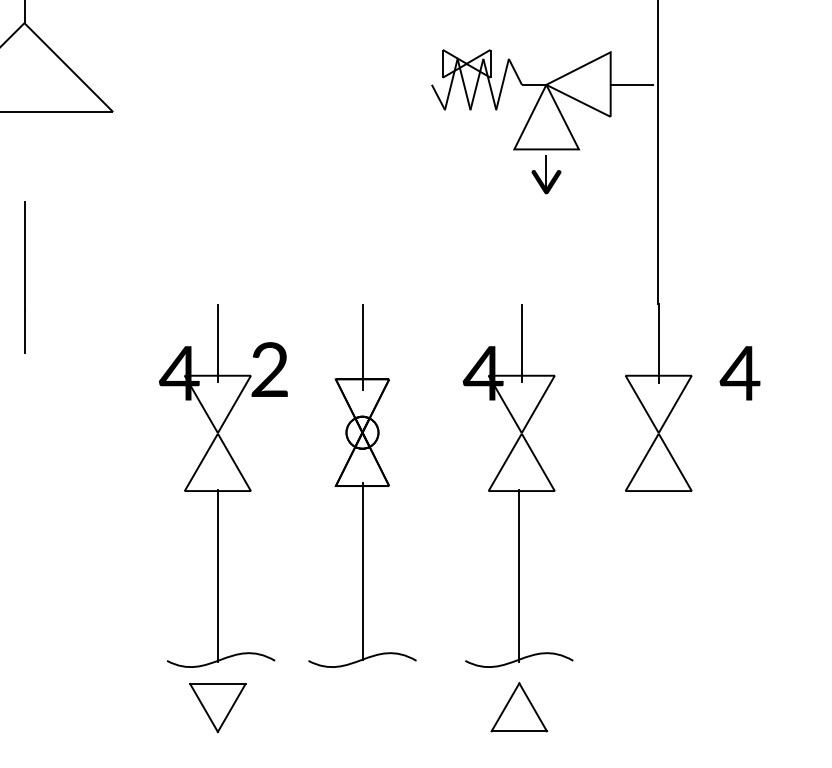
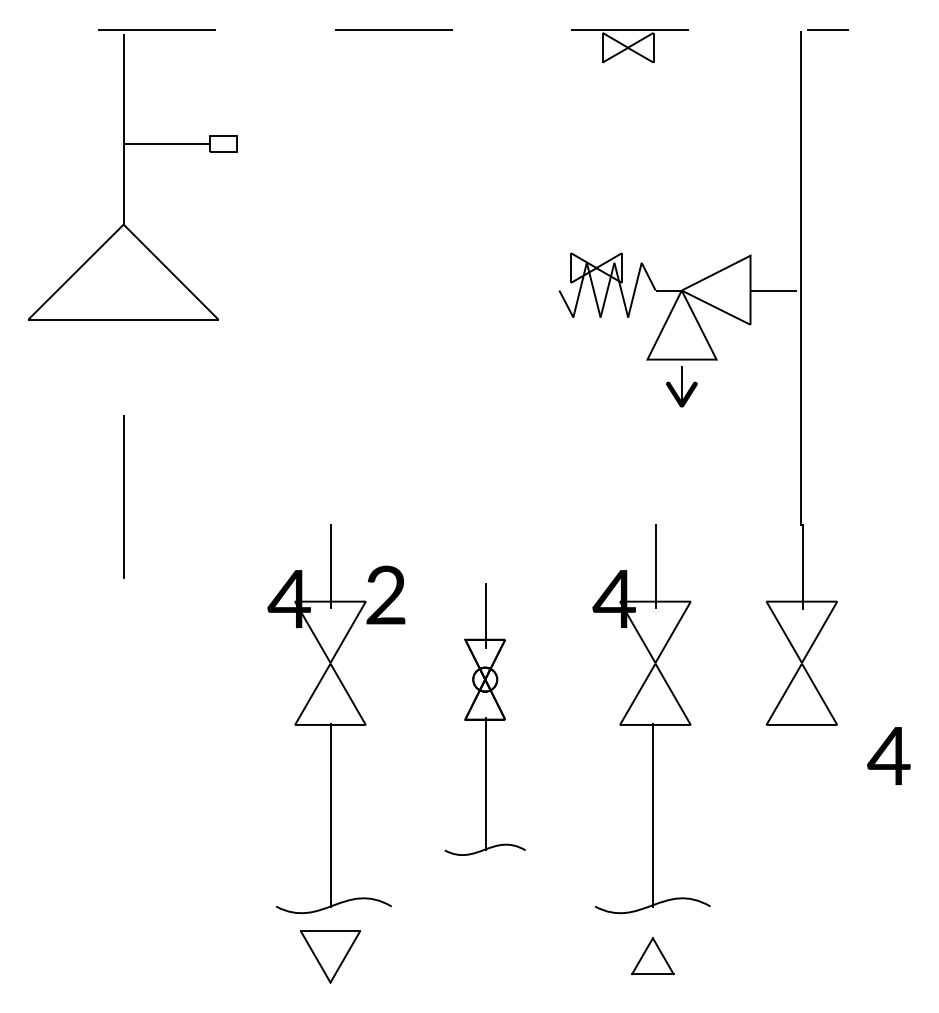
text: (739, 372) -> (888, 755), moved
part: (362, 485) -> (485, 719), size x0.7
part: (519, 706) -> (652, 955), size x0.7

